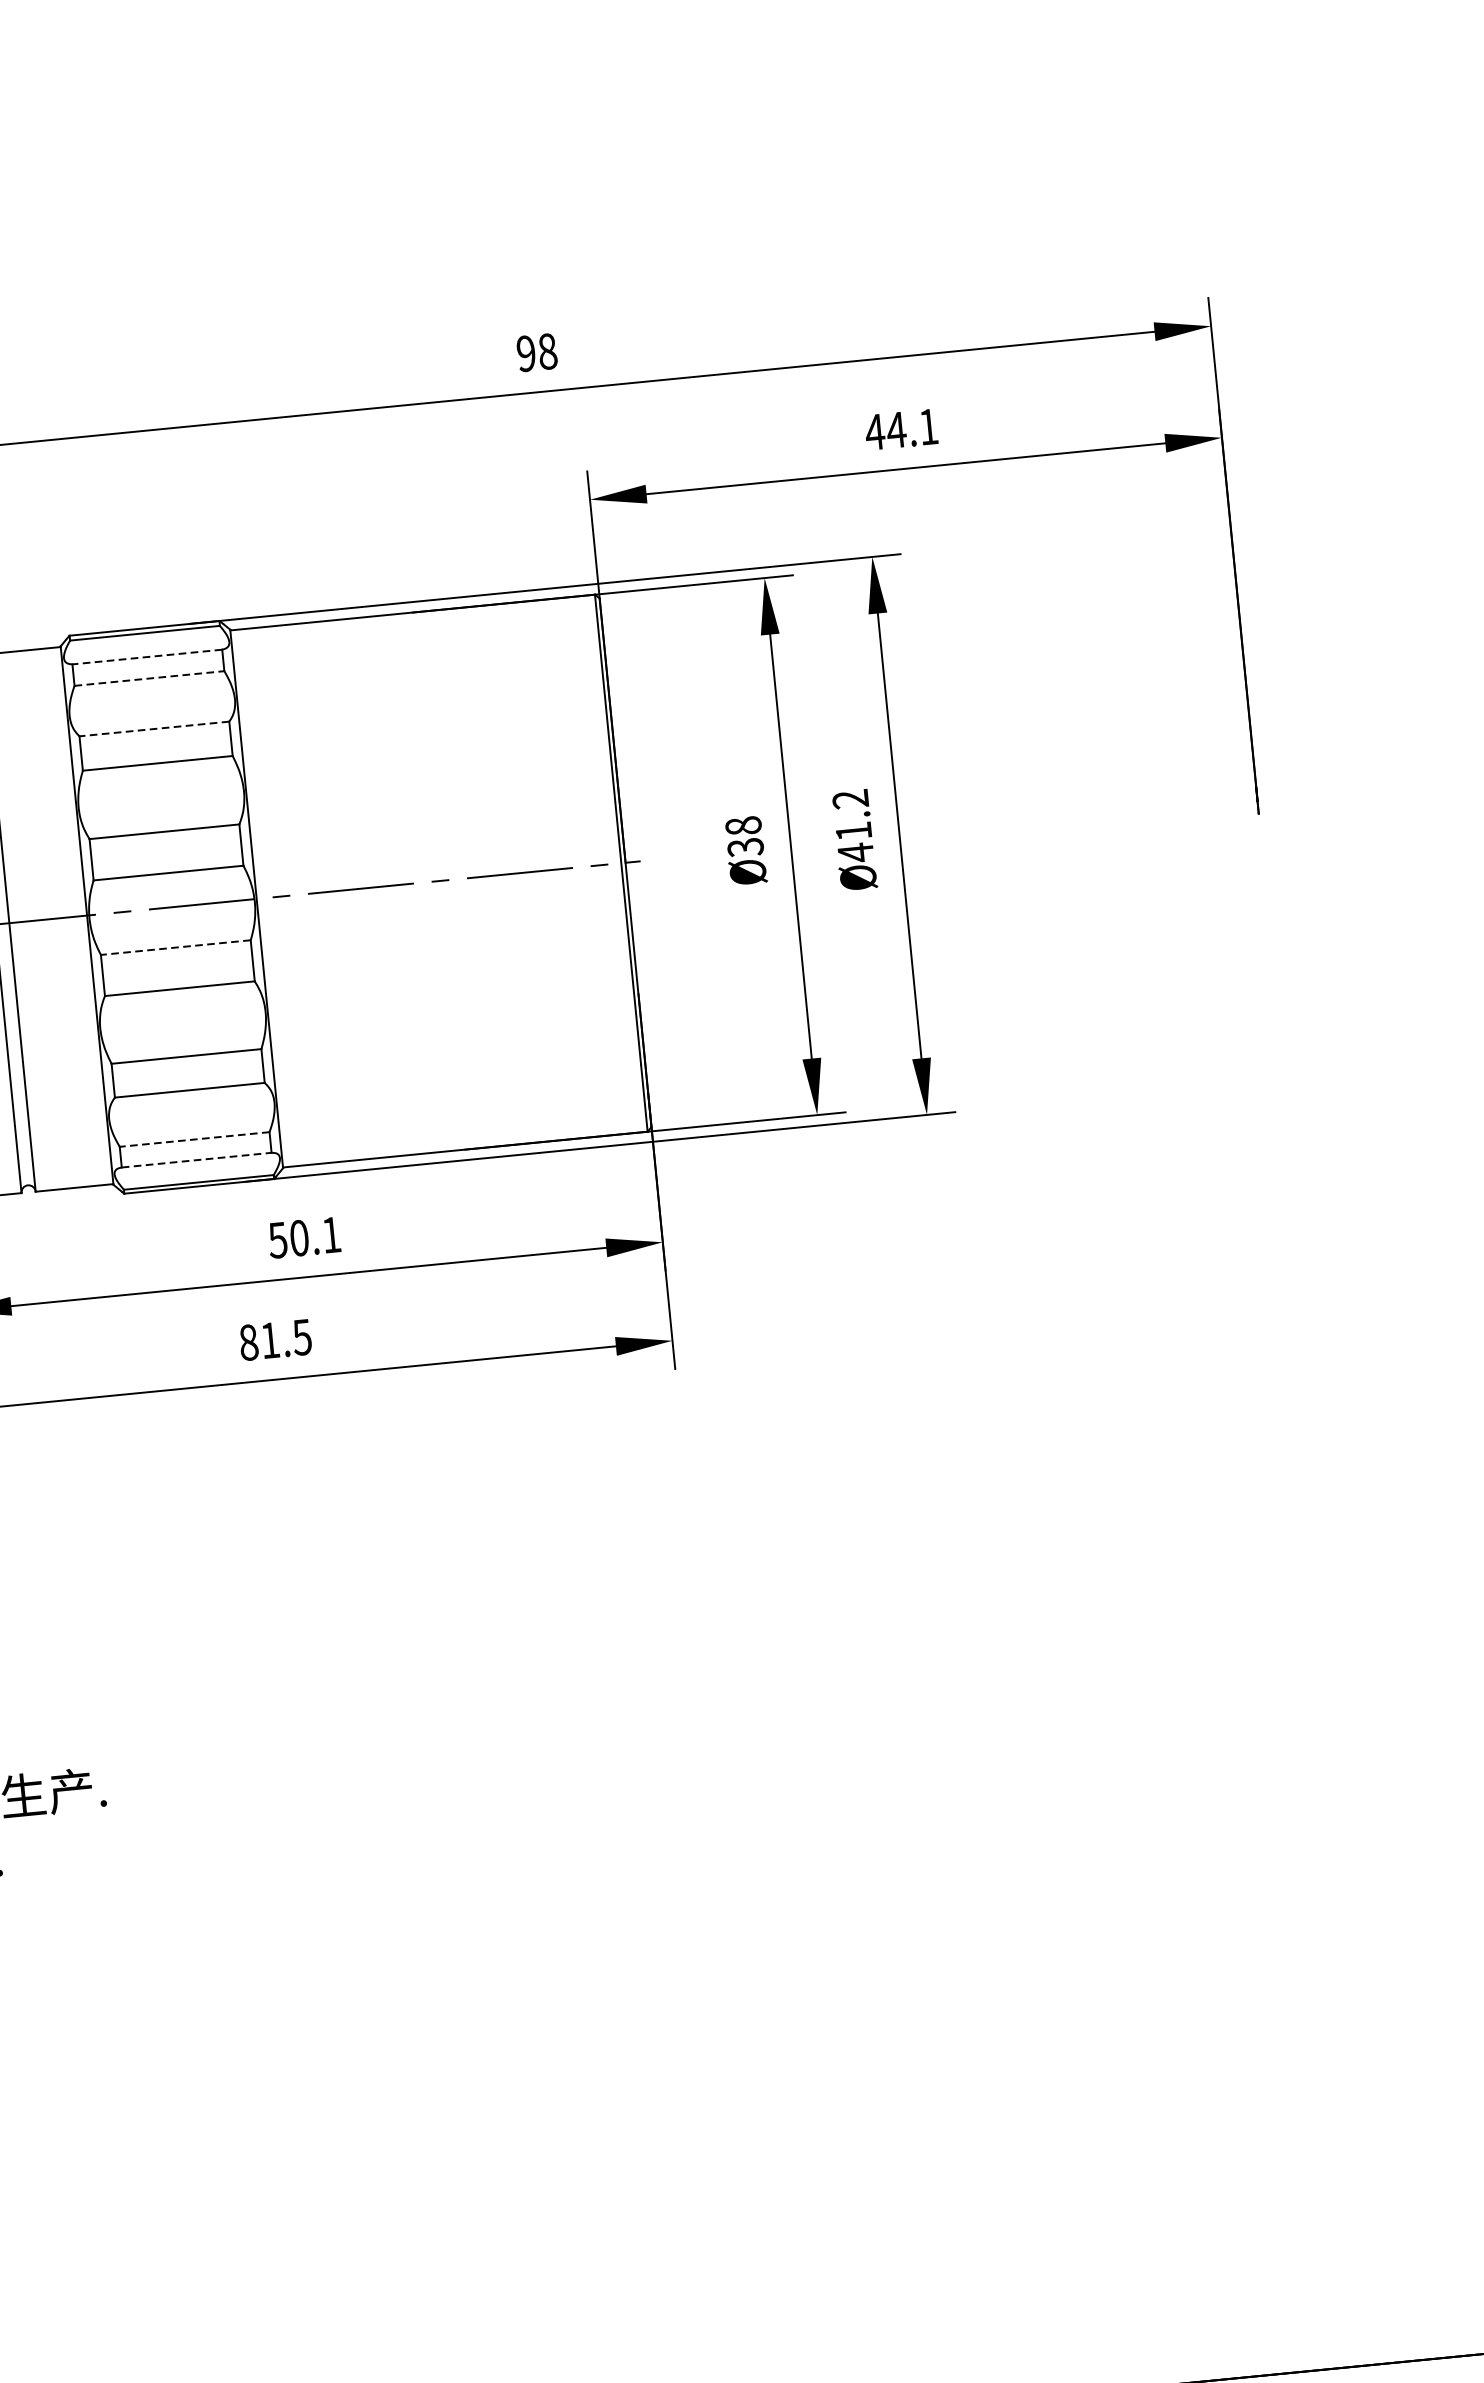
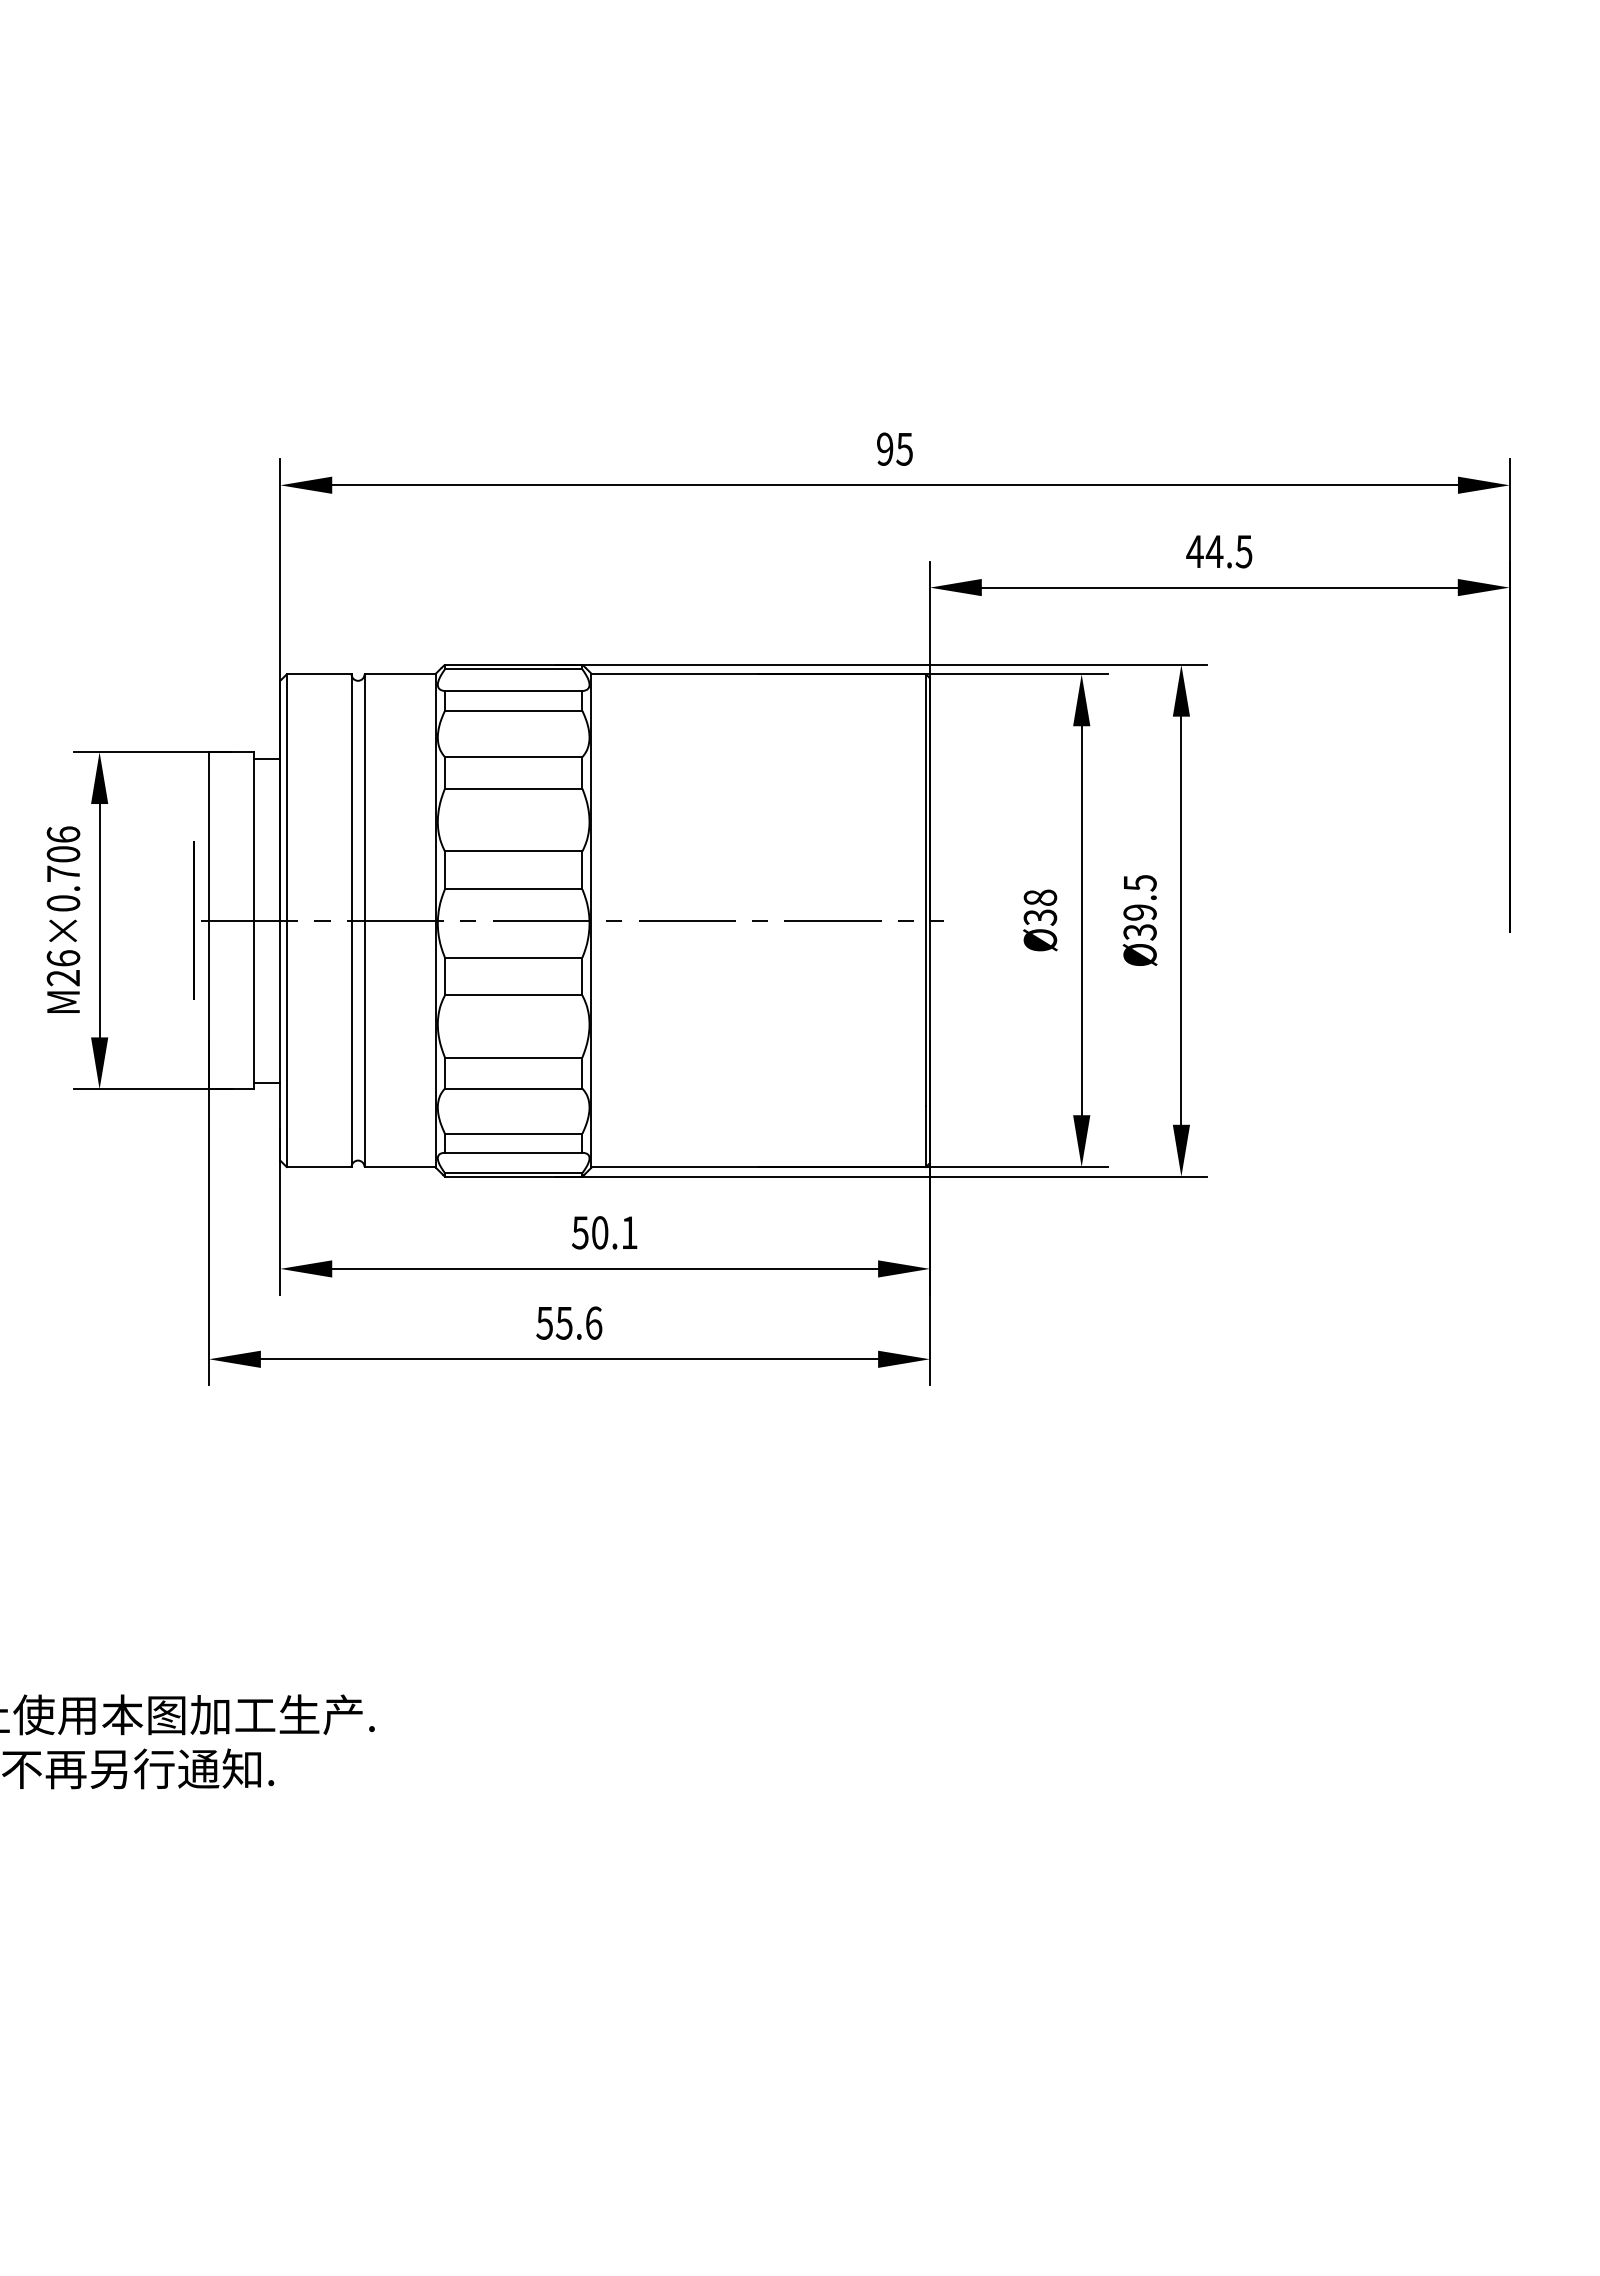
text: (547, 350) -> (904, 448), 98 -> 95
text: (927, 426) -> (1243, 551), 44.1 -> 44.5
line: (147, 657) -> (513, 691), dashed -> solid
line: (149, 678) -> (513, 710), dashed -> solid
line: (154, 729) -> (513, 757), dashed -> solid
text: (852, 827) -> (1139, 908), Ø41.2 -> Ø39.5
line: (175, 947) -> (513, 957), dashed -> solid
line: (194, 1139) -> (513, 1133), dashed -> solid
line: (196, 1159) -> (513, 1152), dashed -> solid
text: (275, 1339) -> (569, 1322), 81.5 -> 55.6

